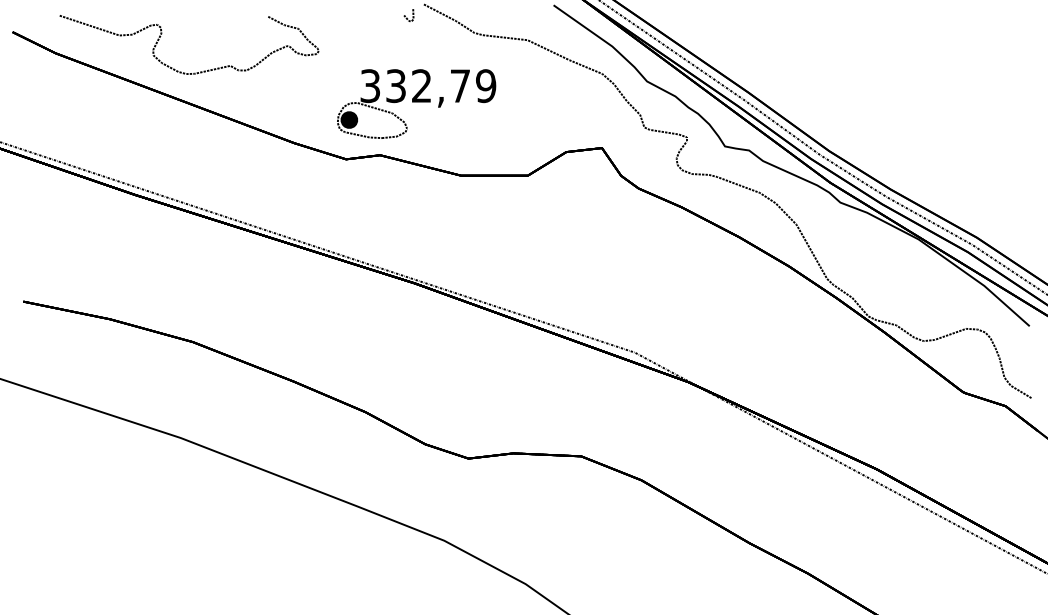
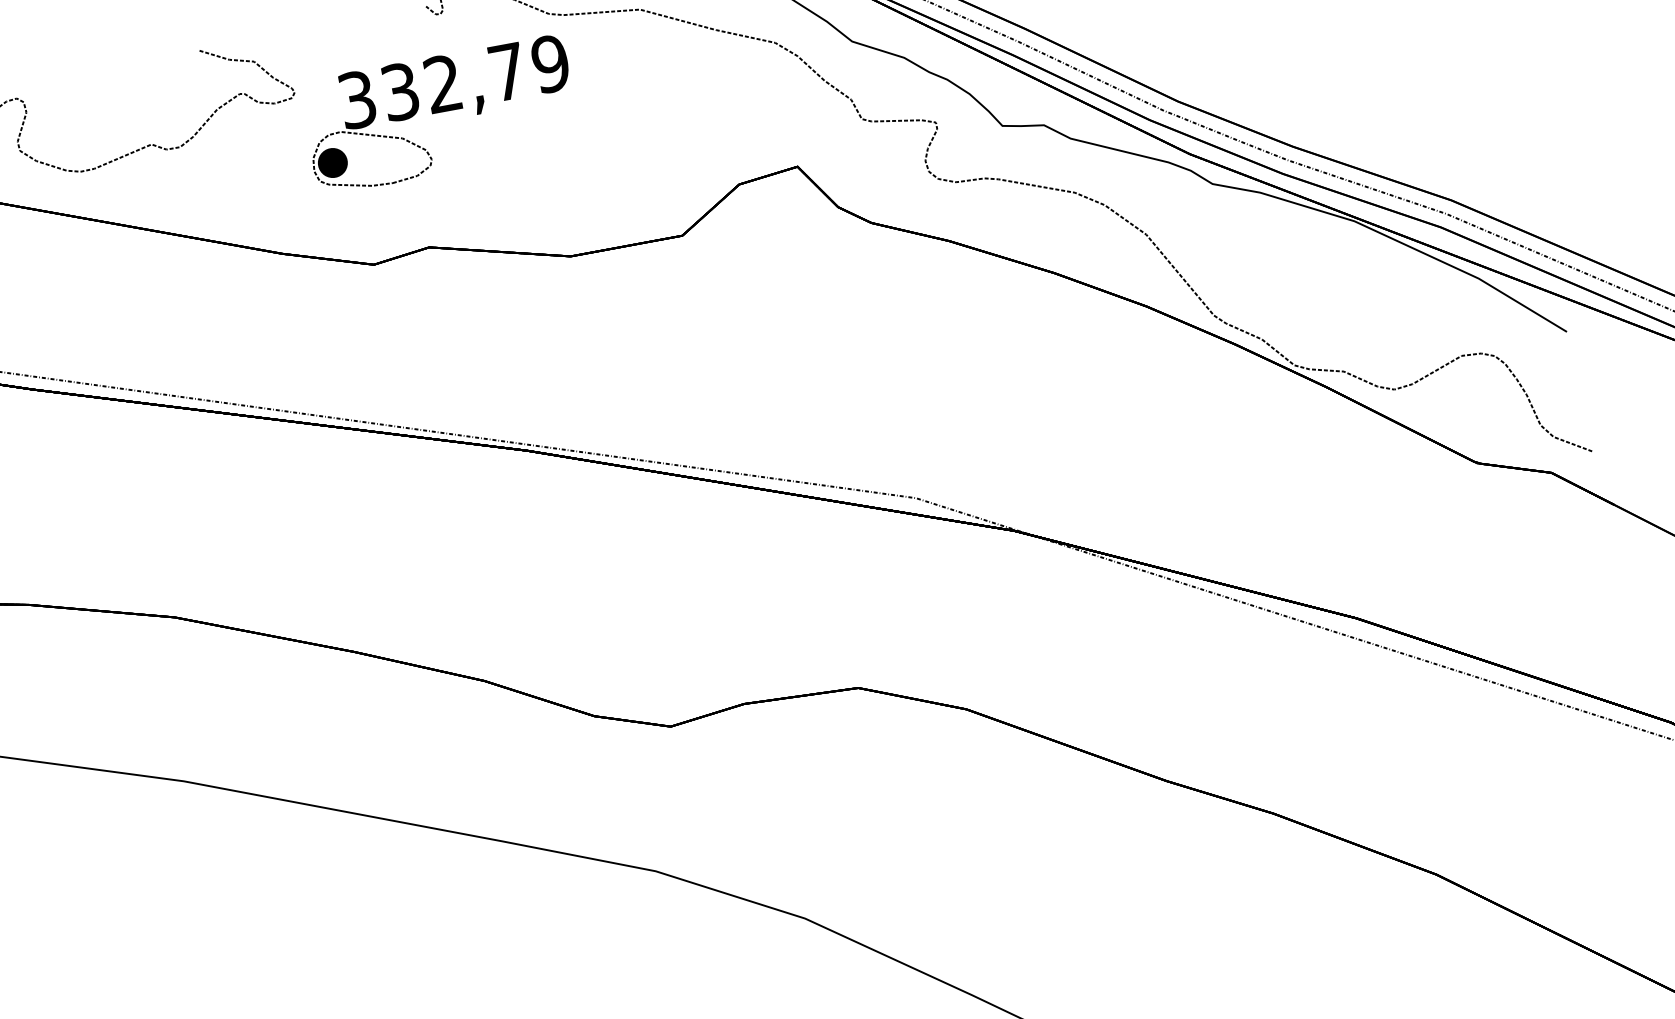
part: (416, 103) -> (439, 114), moved

